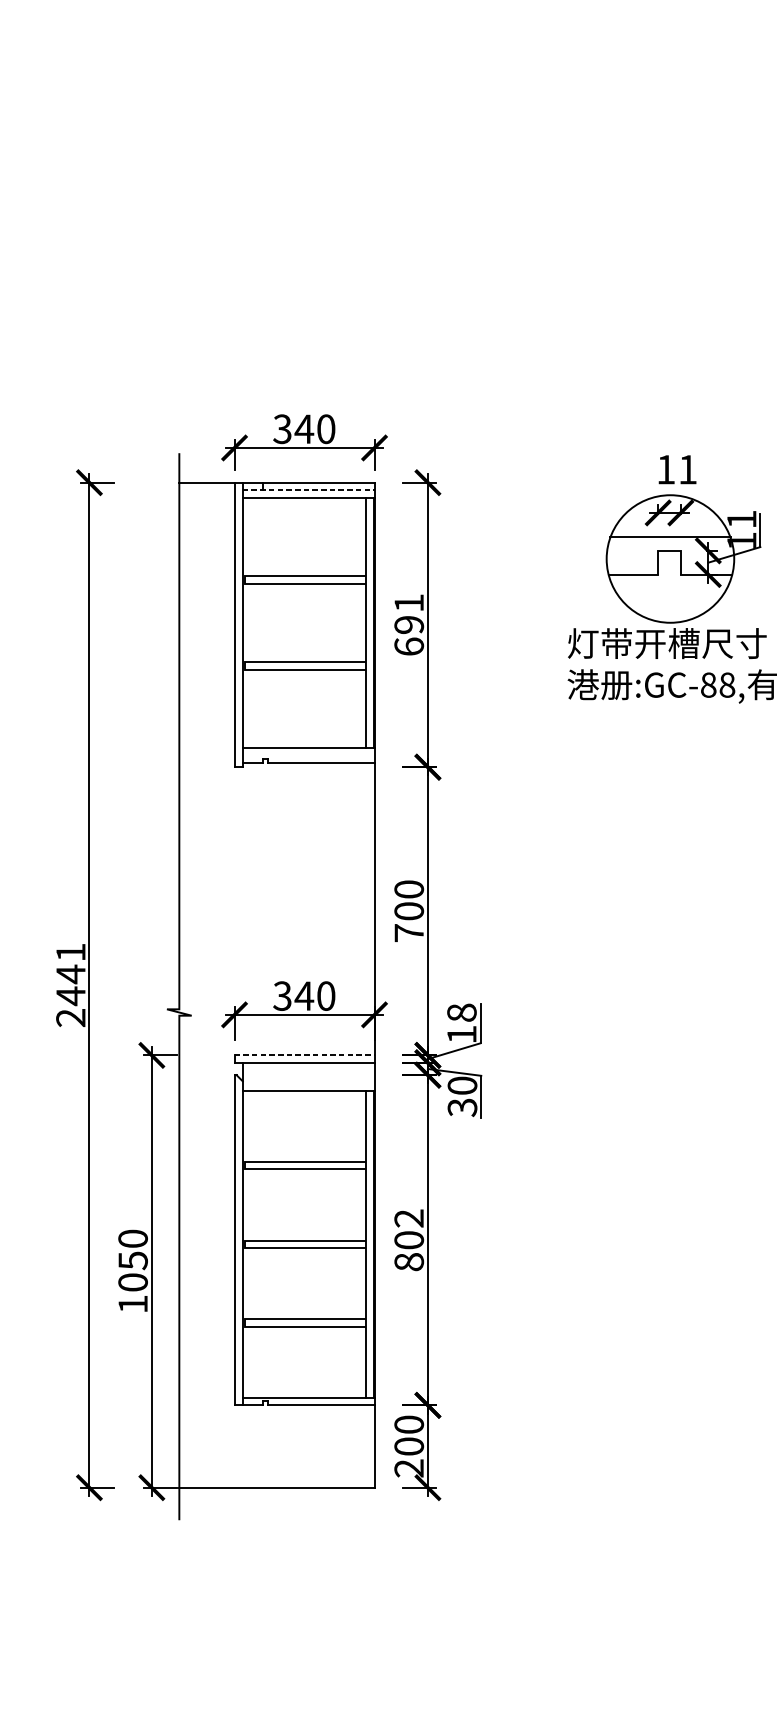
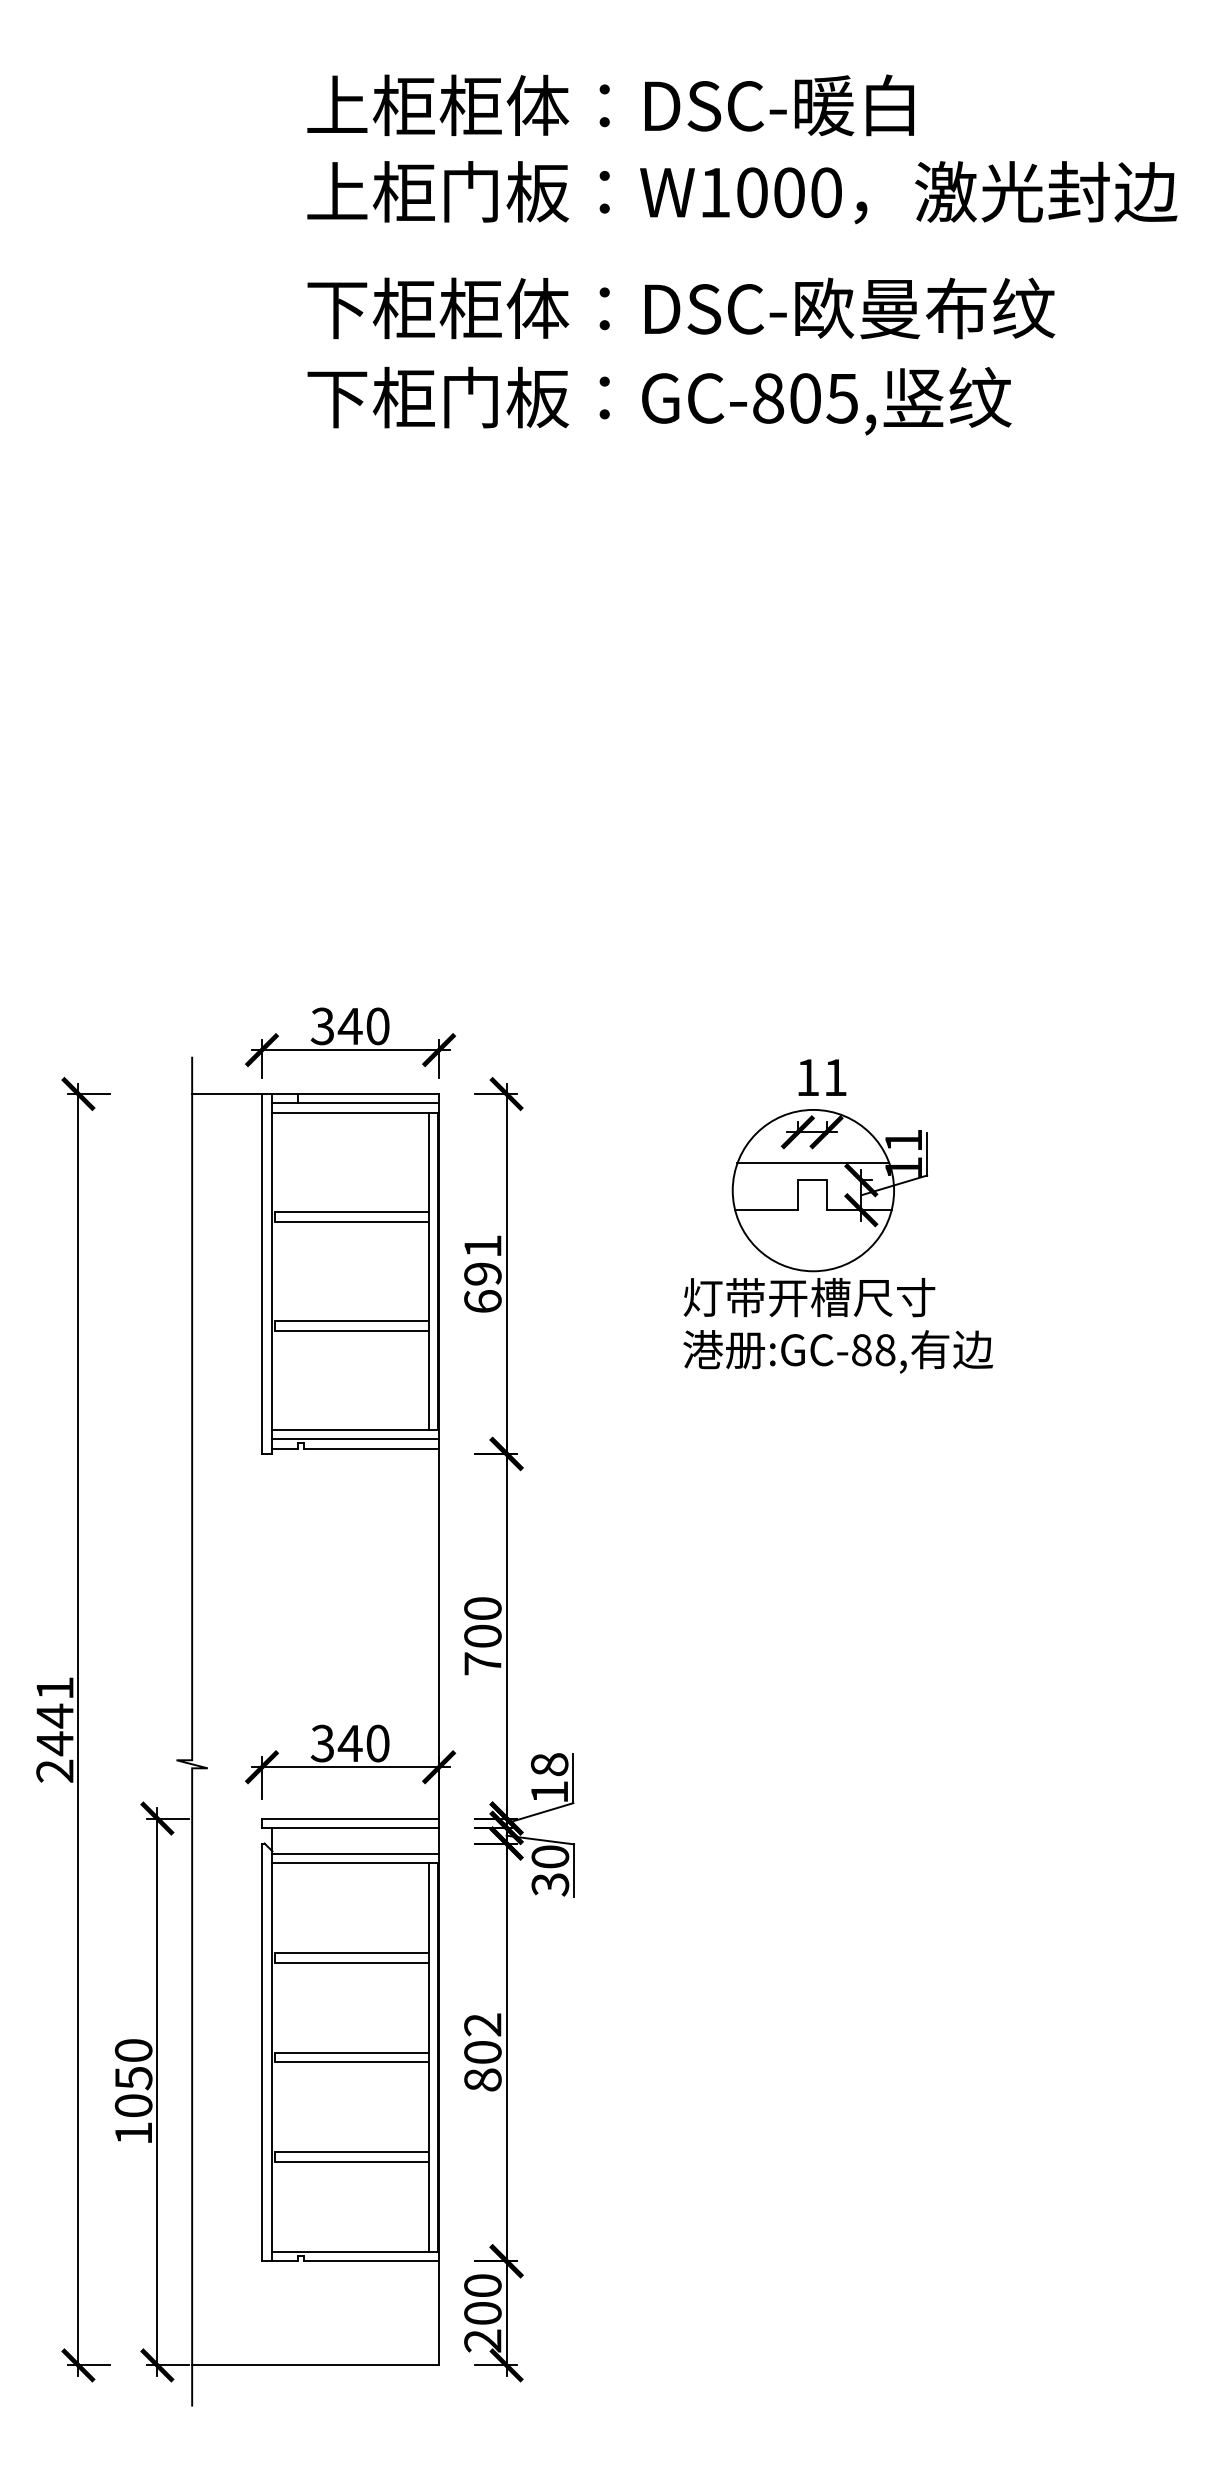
line: (309, 490) -> (356, 1103), dashed -> solid
line: (308, 755) -> (355, 1439), added
line: (304, 1055) -> (350, 1818), dashed -> solid
line: (308, 1083) -> (355, 1854), added

